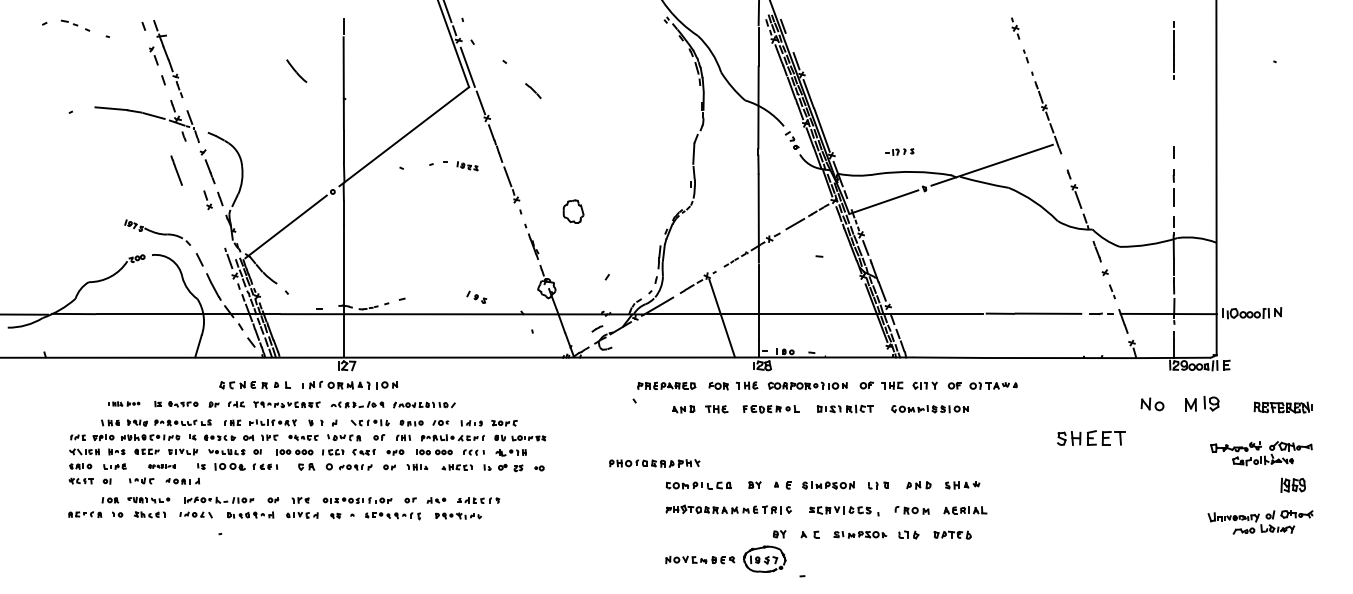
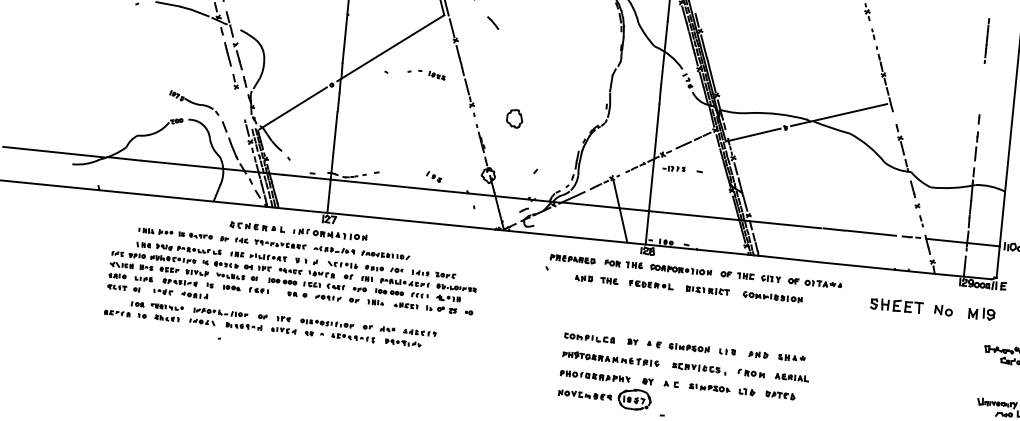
part: (899, 151) -> (673, 168), moved
line: (176, 170) -> (227, 54), moved
part: (124, 403) -> (155, 231), size x1.43
part: (1091, 437) -> (897, 305), moved
part: (654, 463) -> (595, 376), moved
part: (161, 466) -> (179, 282), size x1.67
part: (229, 467) -> (231, 288), size x0.71
part: (314, 467) -> (296, 294), size x0.71

